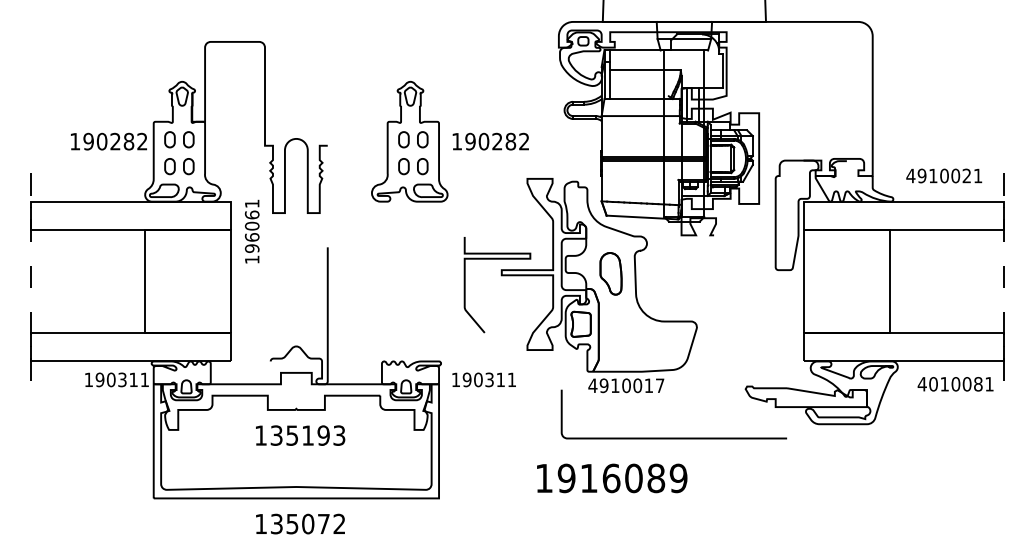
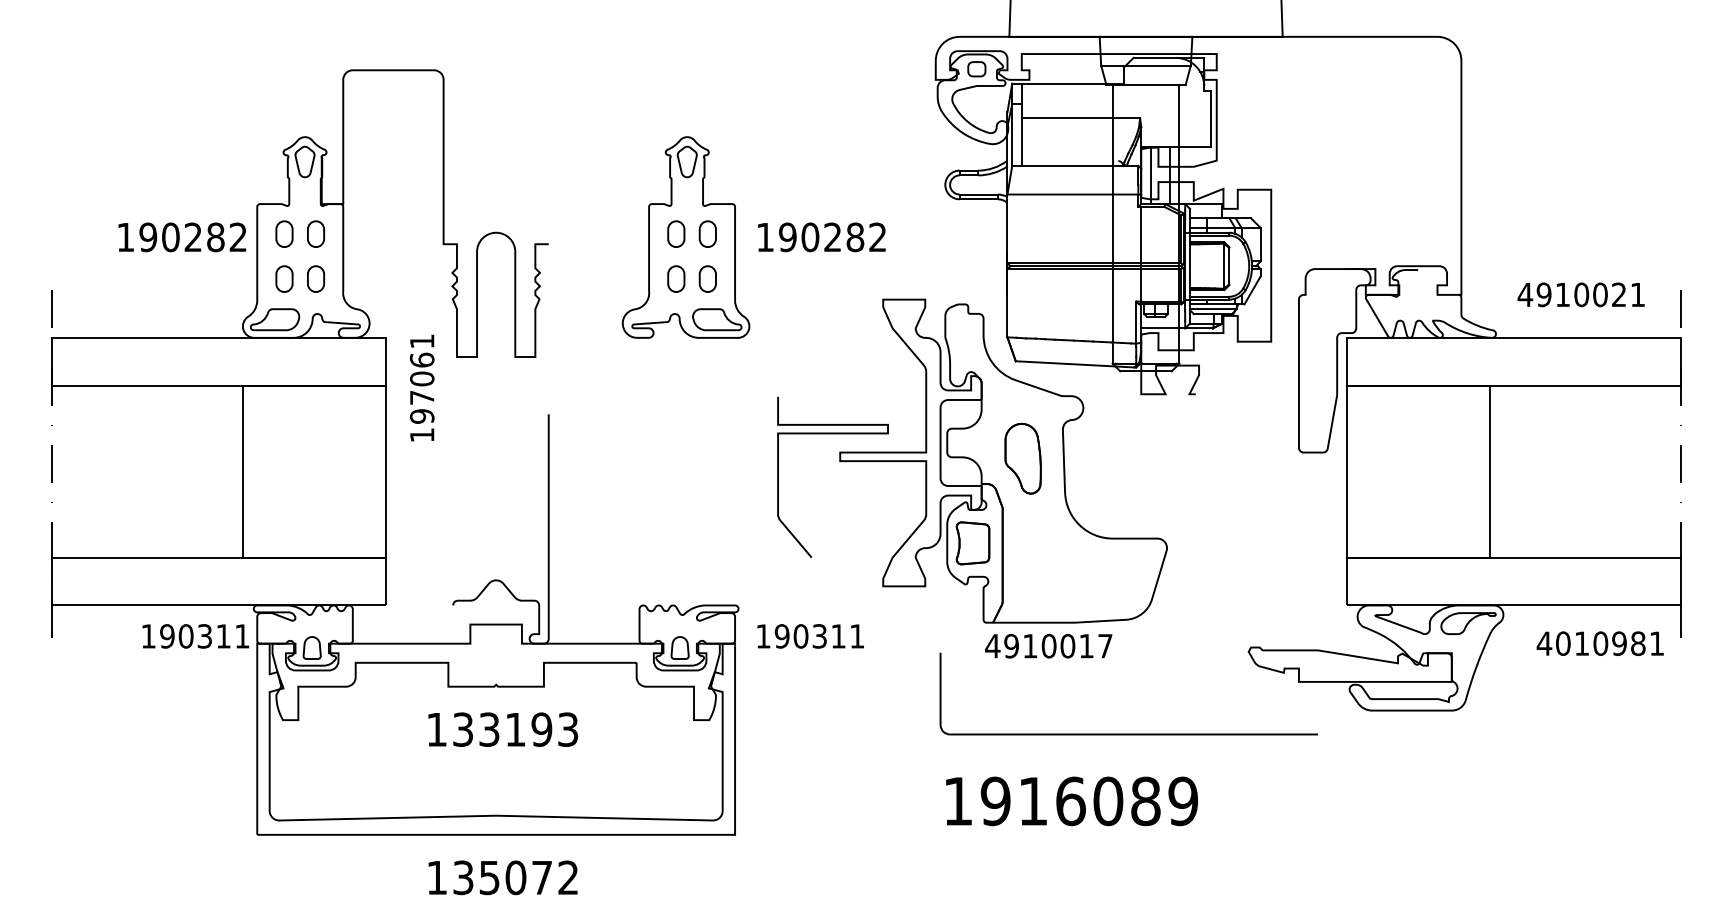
text: (251, 237) -> (421, 397), 196061 -> 197061
text: (966, 384) -> (1618, 644), 4010081 -> 4010981
text: (292, 435) -> (489, 729), 135193 -> 133193
text: (612, 478) -> (1072, 801), moved

